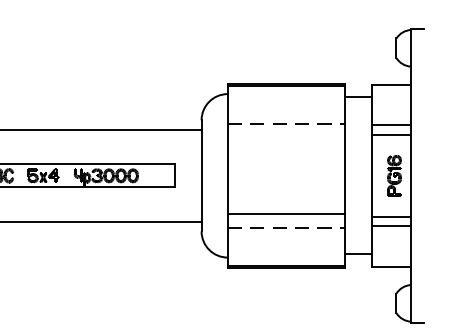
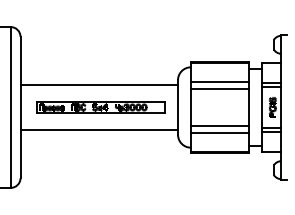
line: (285, 122) -> (219, 81), dashed -> solid
line: (285, 137) -> (219, 88), added
line: (285, 228) -> (219, 133), dashed -> solid

